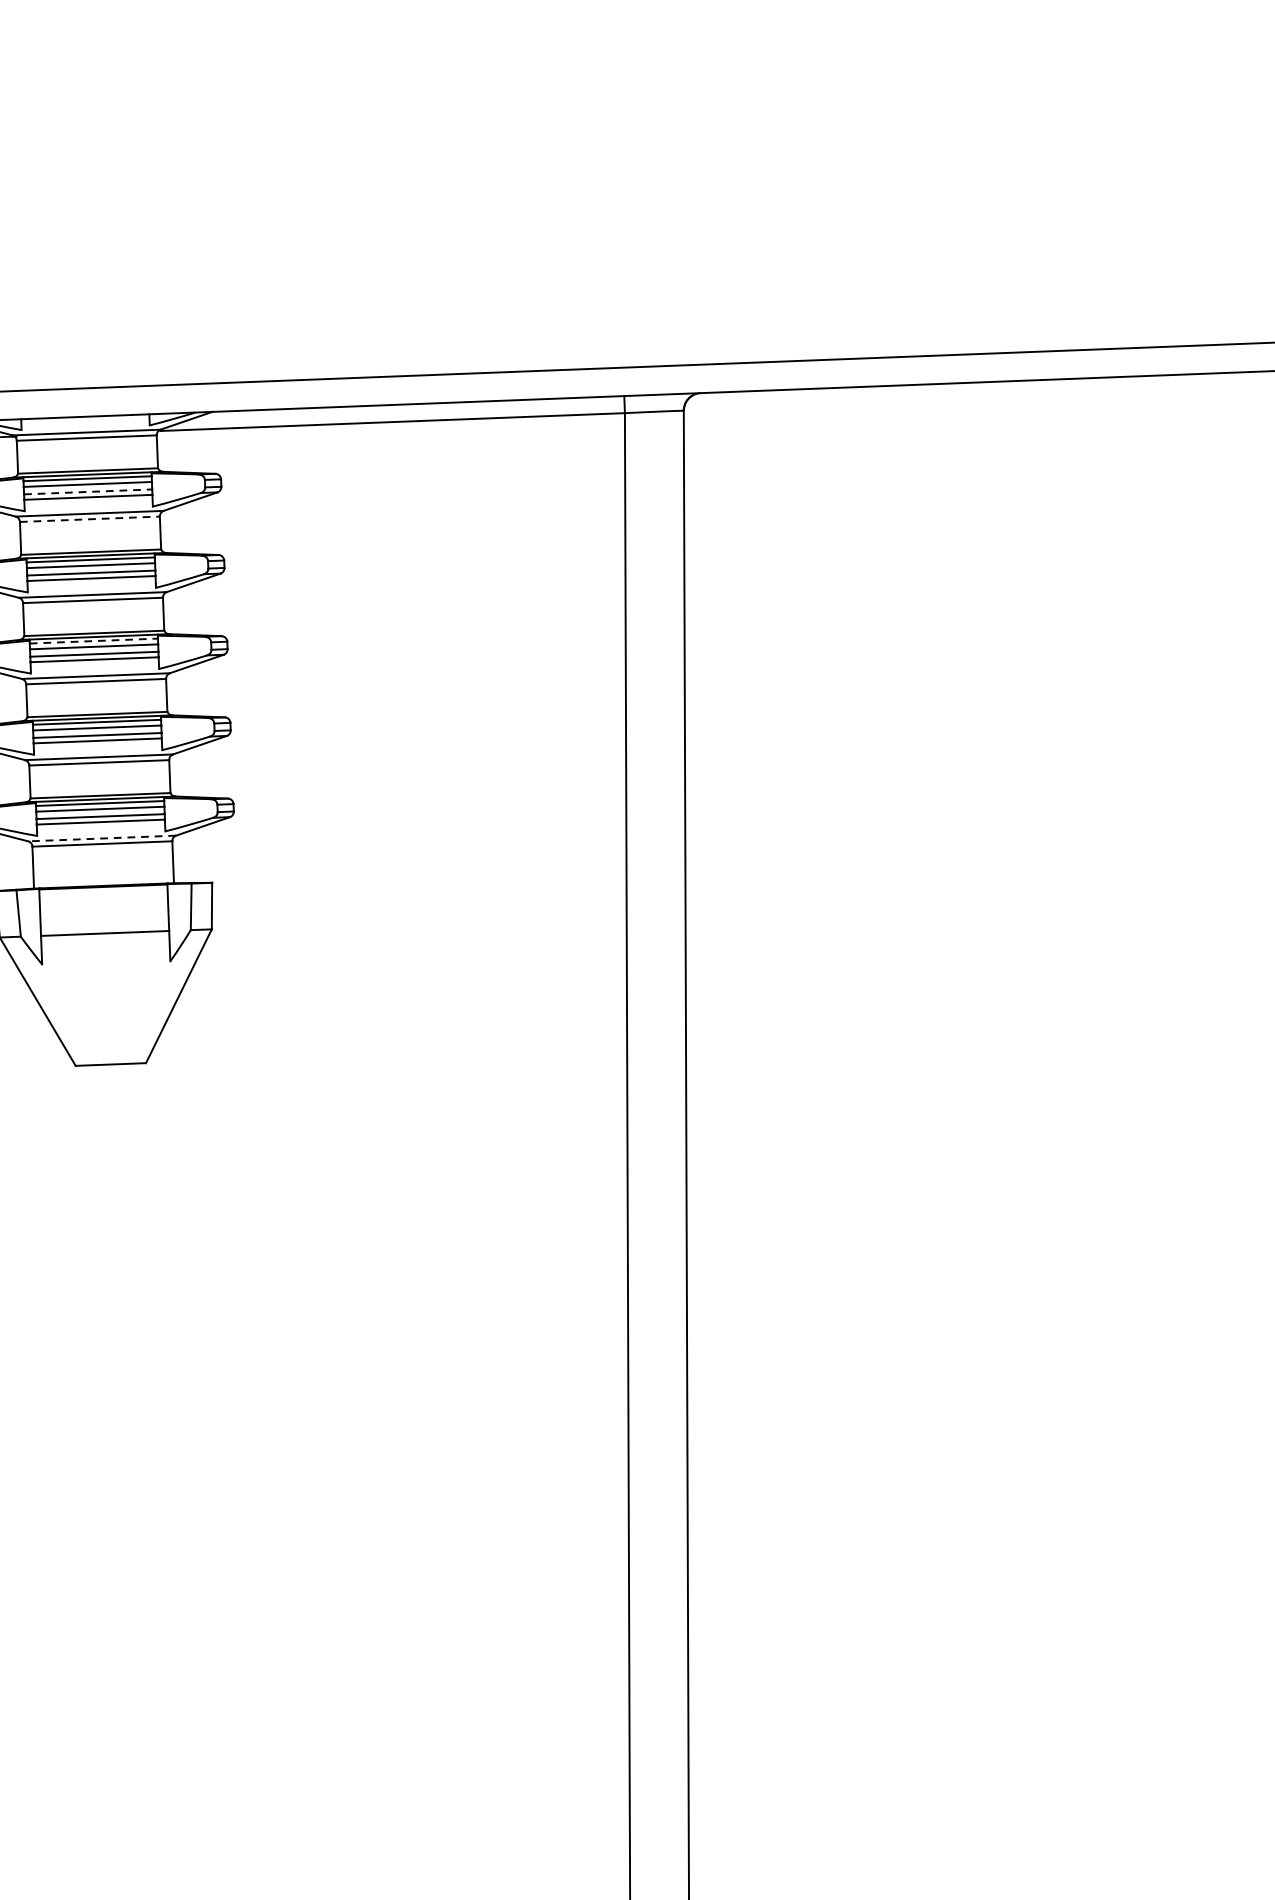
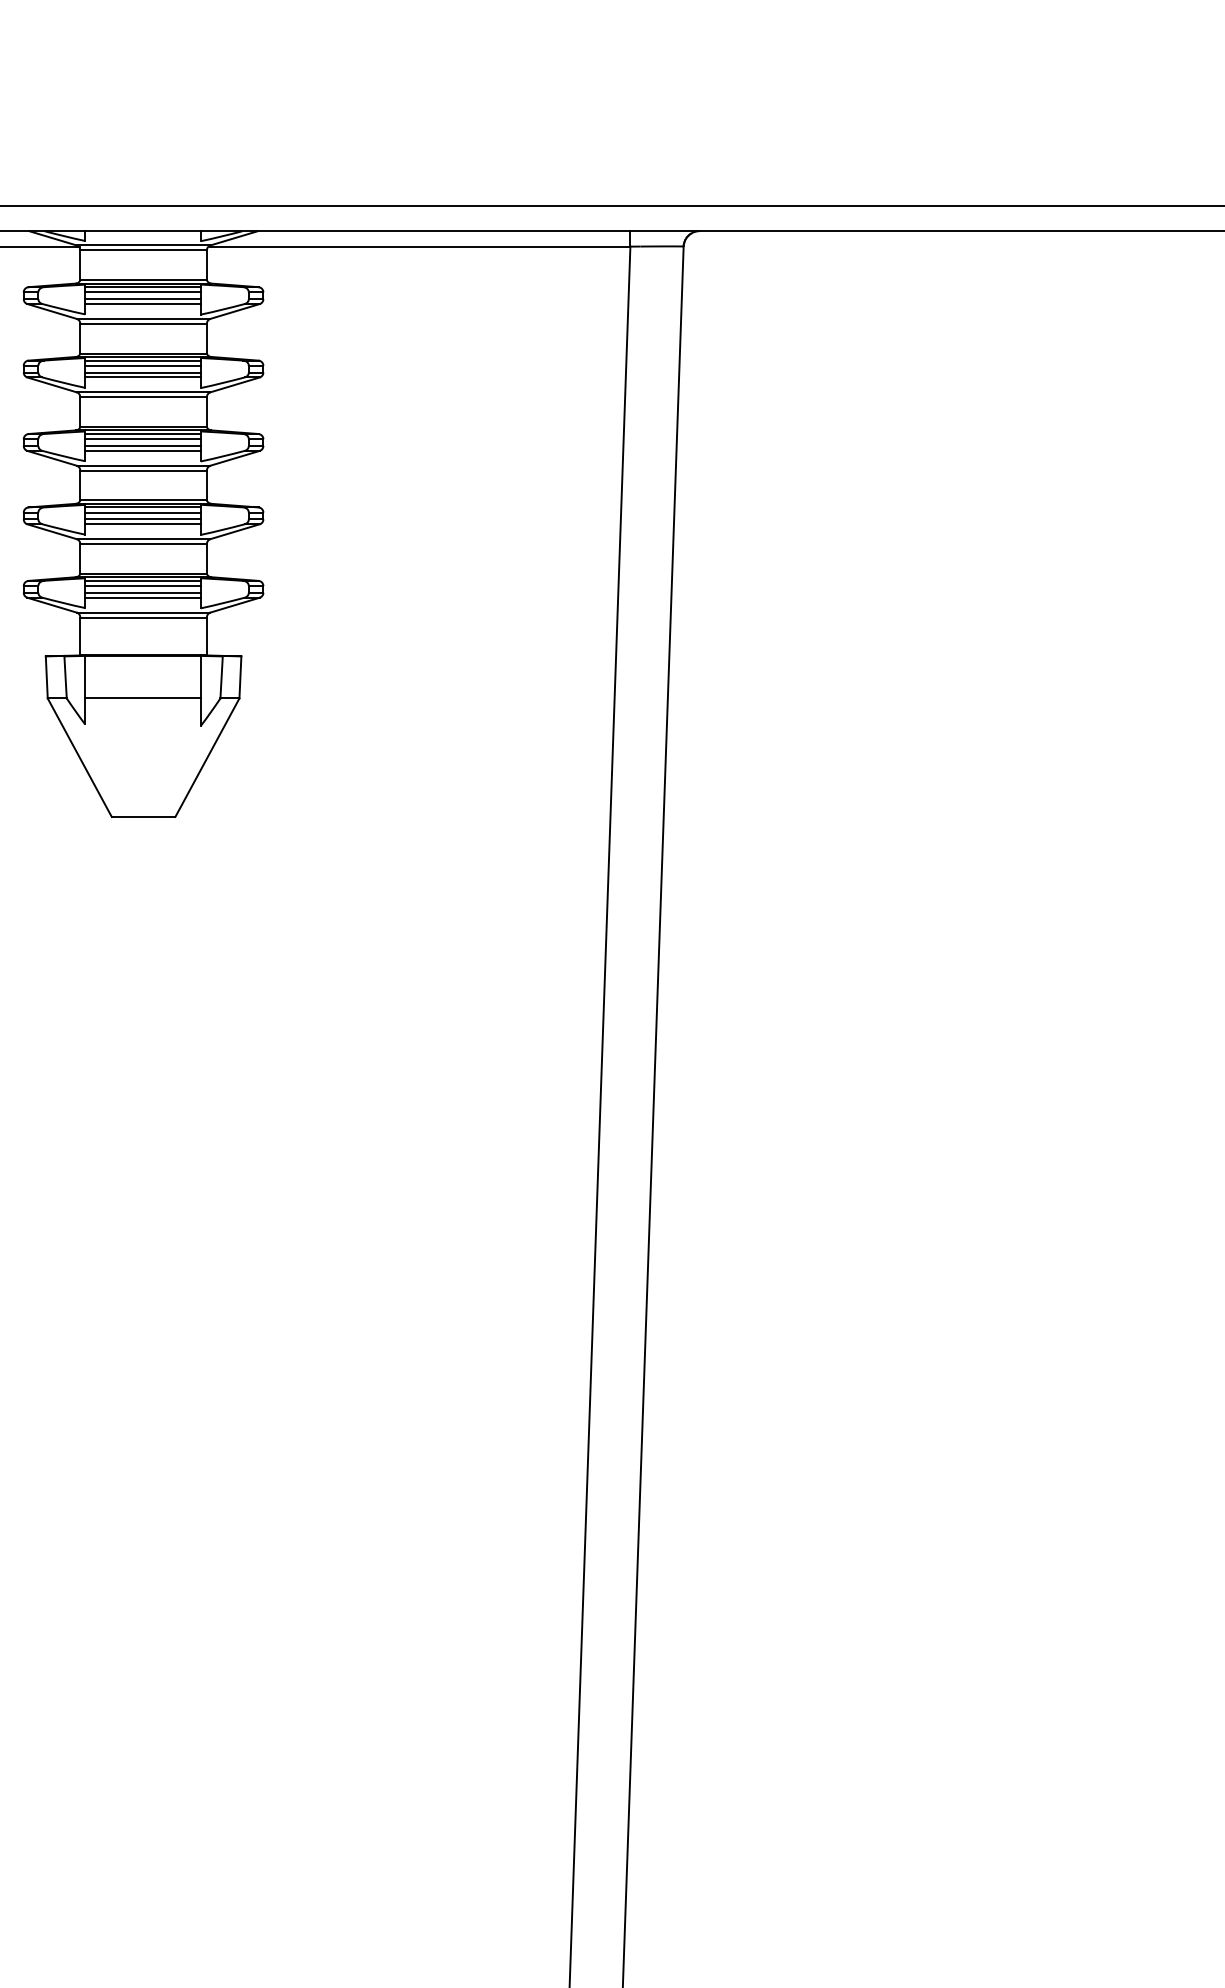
line: (87, 492) -> (142, 299), dashed -> solid
line: (90, 518) -> (144, 323), dashed -> solid
line: (93, 641) -> (142, 434), dashed -> solid
line: (102, 838) -> (143, 612), dashed -> solid

